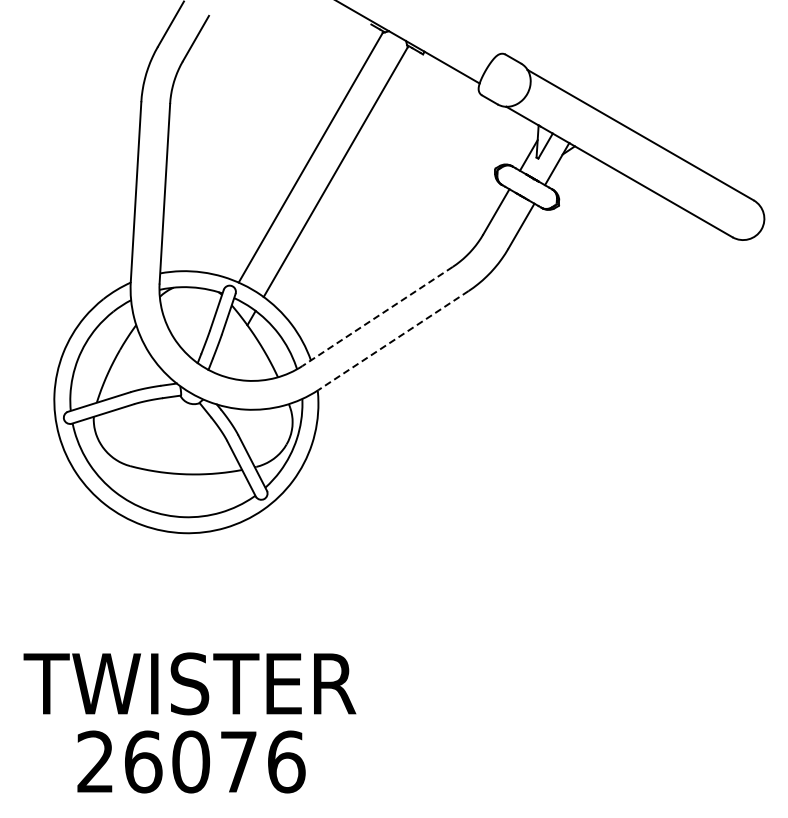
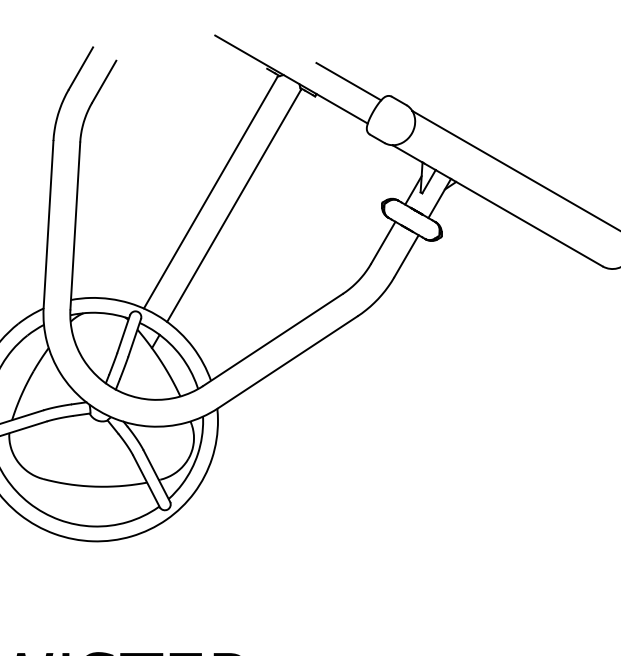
line: (459, 38) -> (349, 81), added
line: (377, 316) -> (272, 340), dashed -> solid
line: (393, 340) -> (287, 362), dashed -> solid

